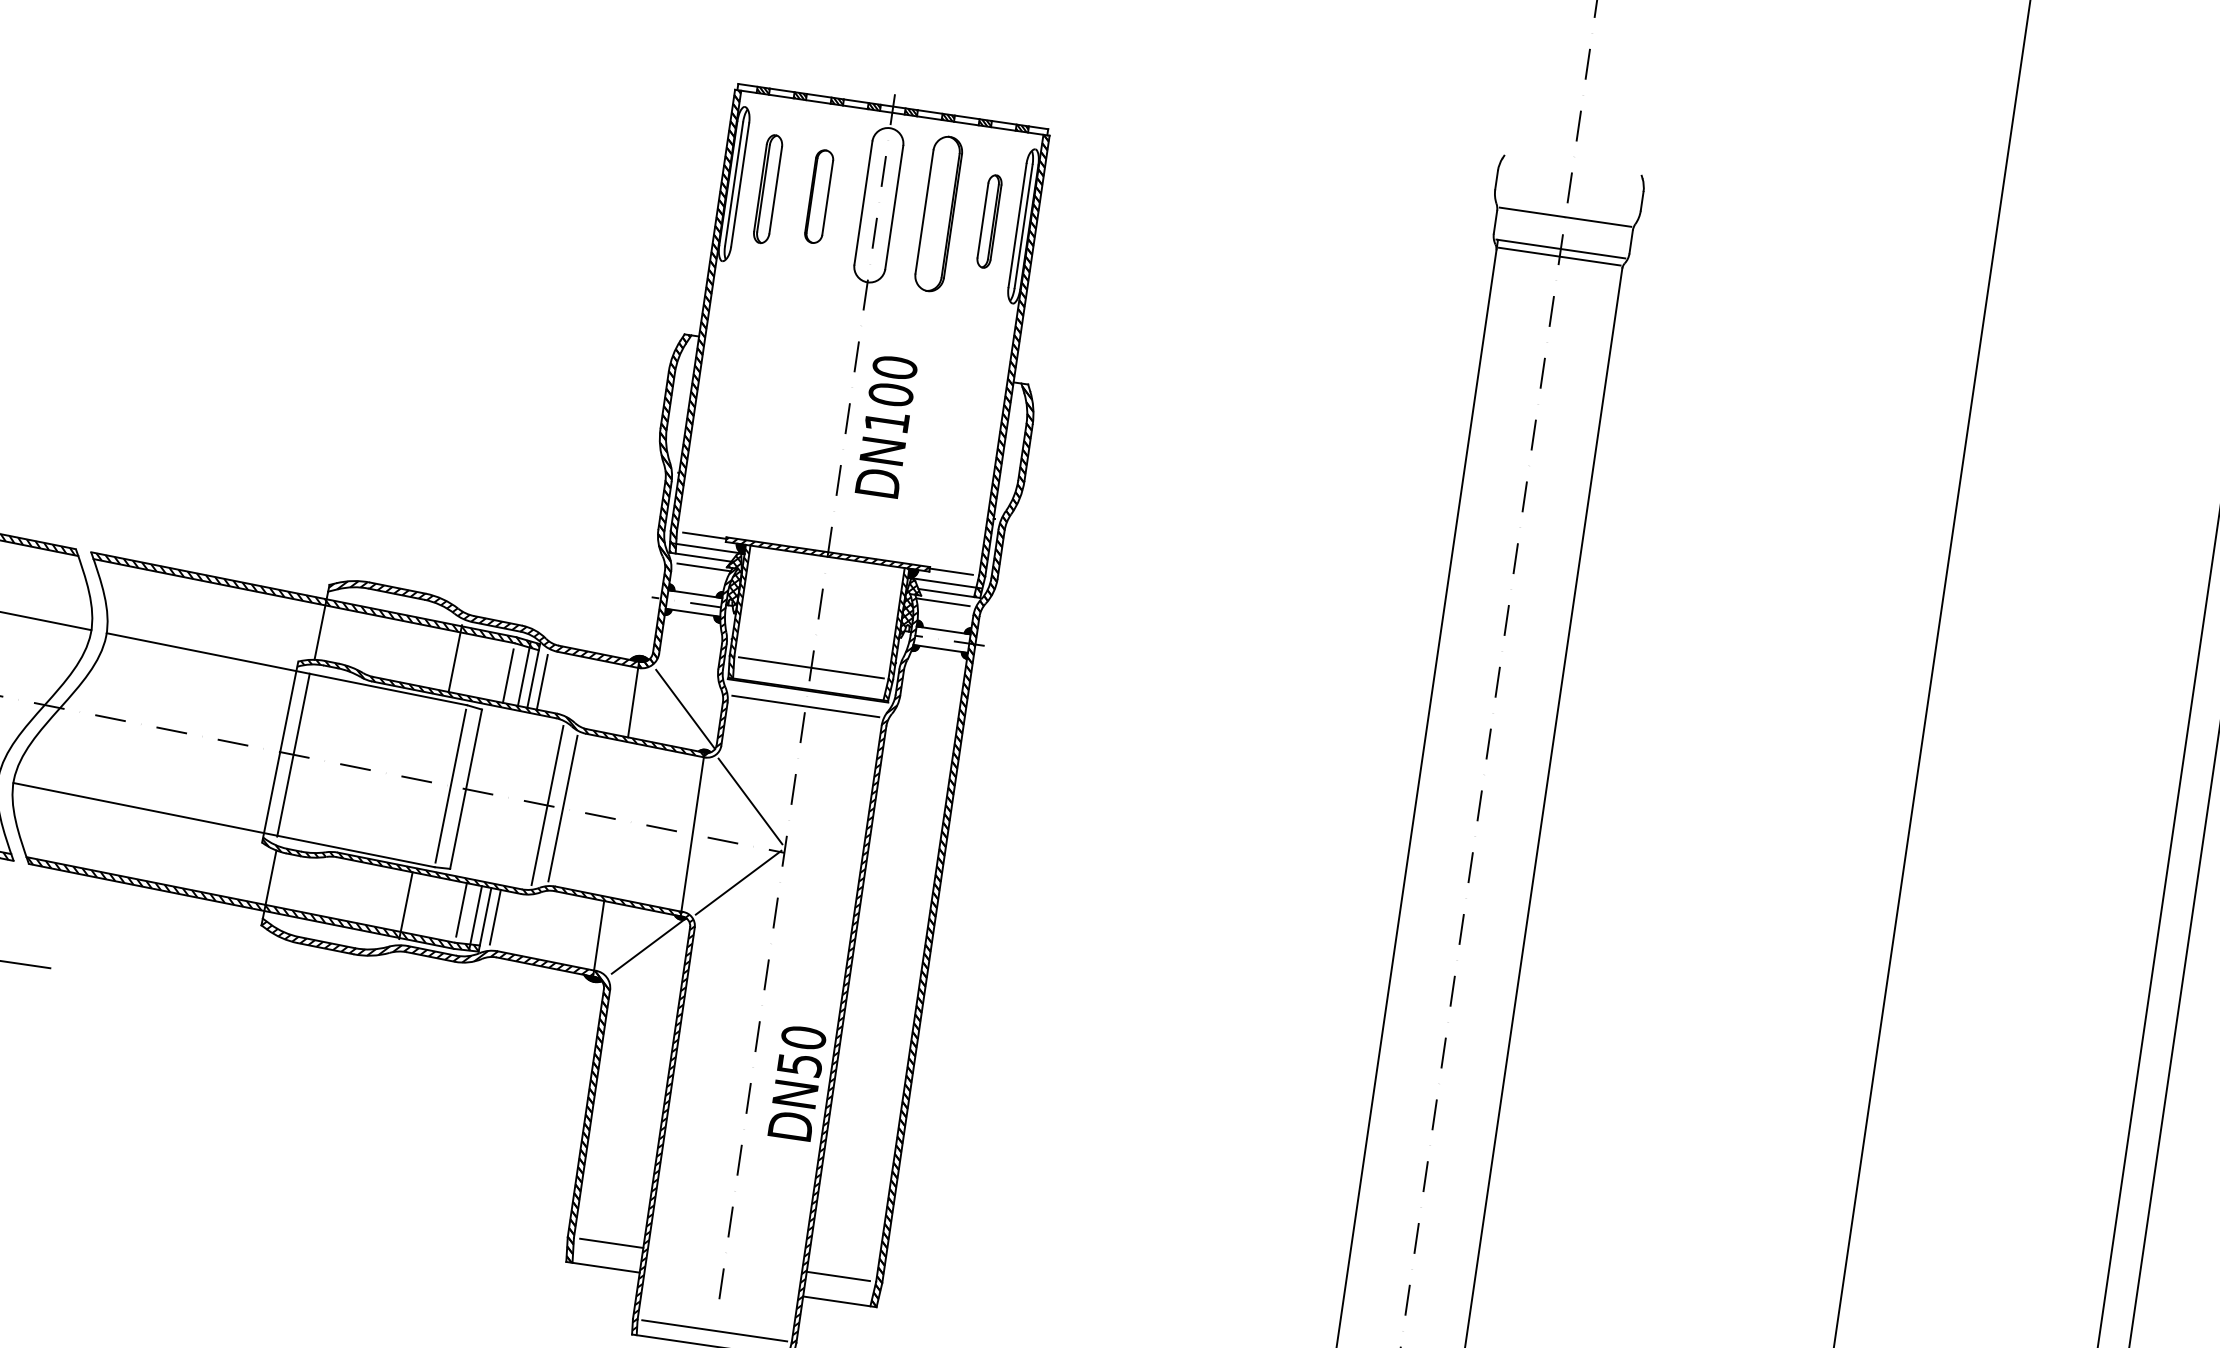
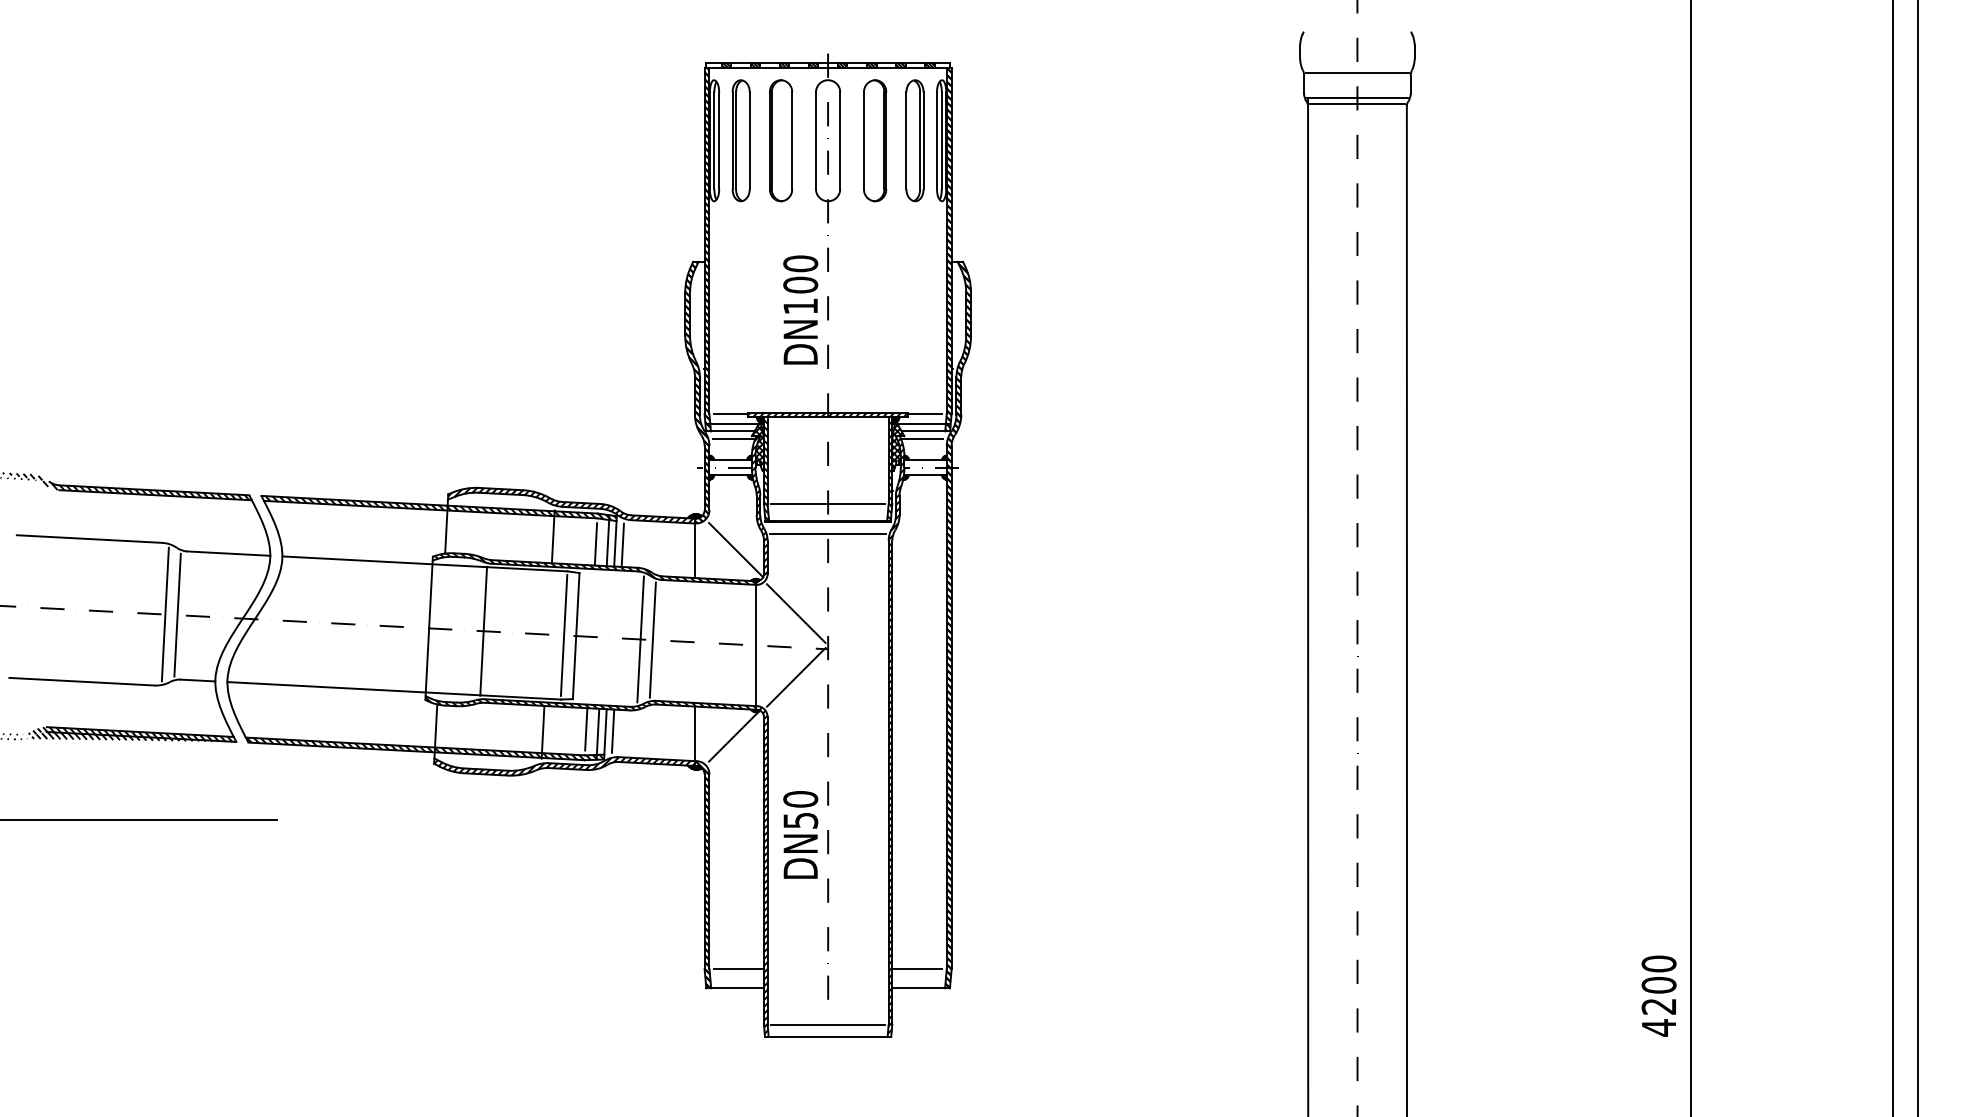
part: (767, 188) -> (740, 140), size x1.43
part: (819, 196) -> (781, 140), size x1.67
part: (988, 220) -> (914, 140), size x1.67
text: (886, 425) -> (800, 309), moved
line: (293, 754) -> (483, 630), moved
text: (796, 1082) -> (800, 834), moved

